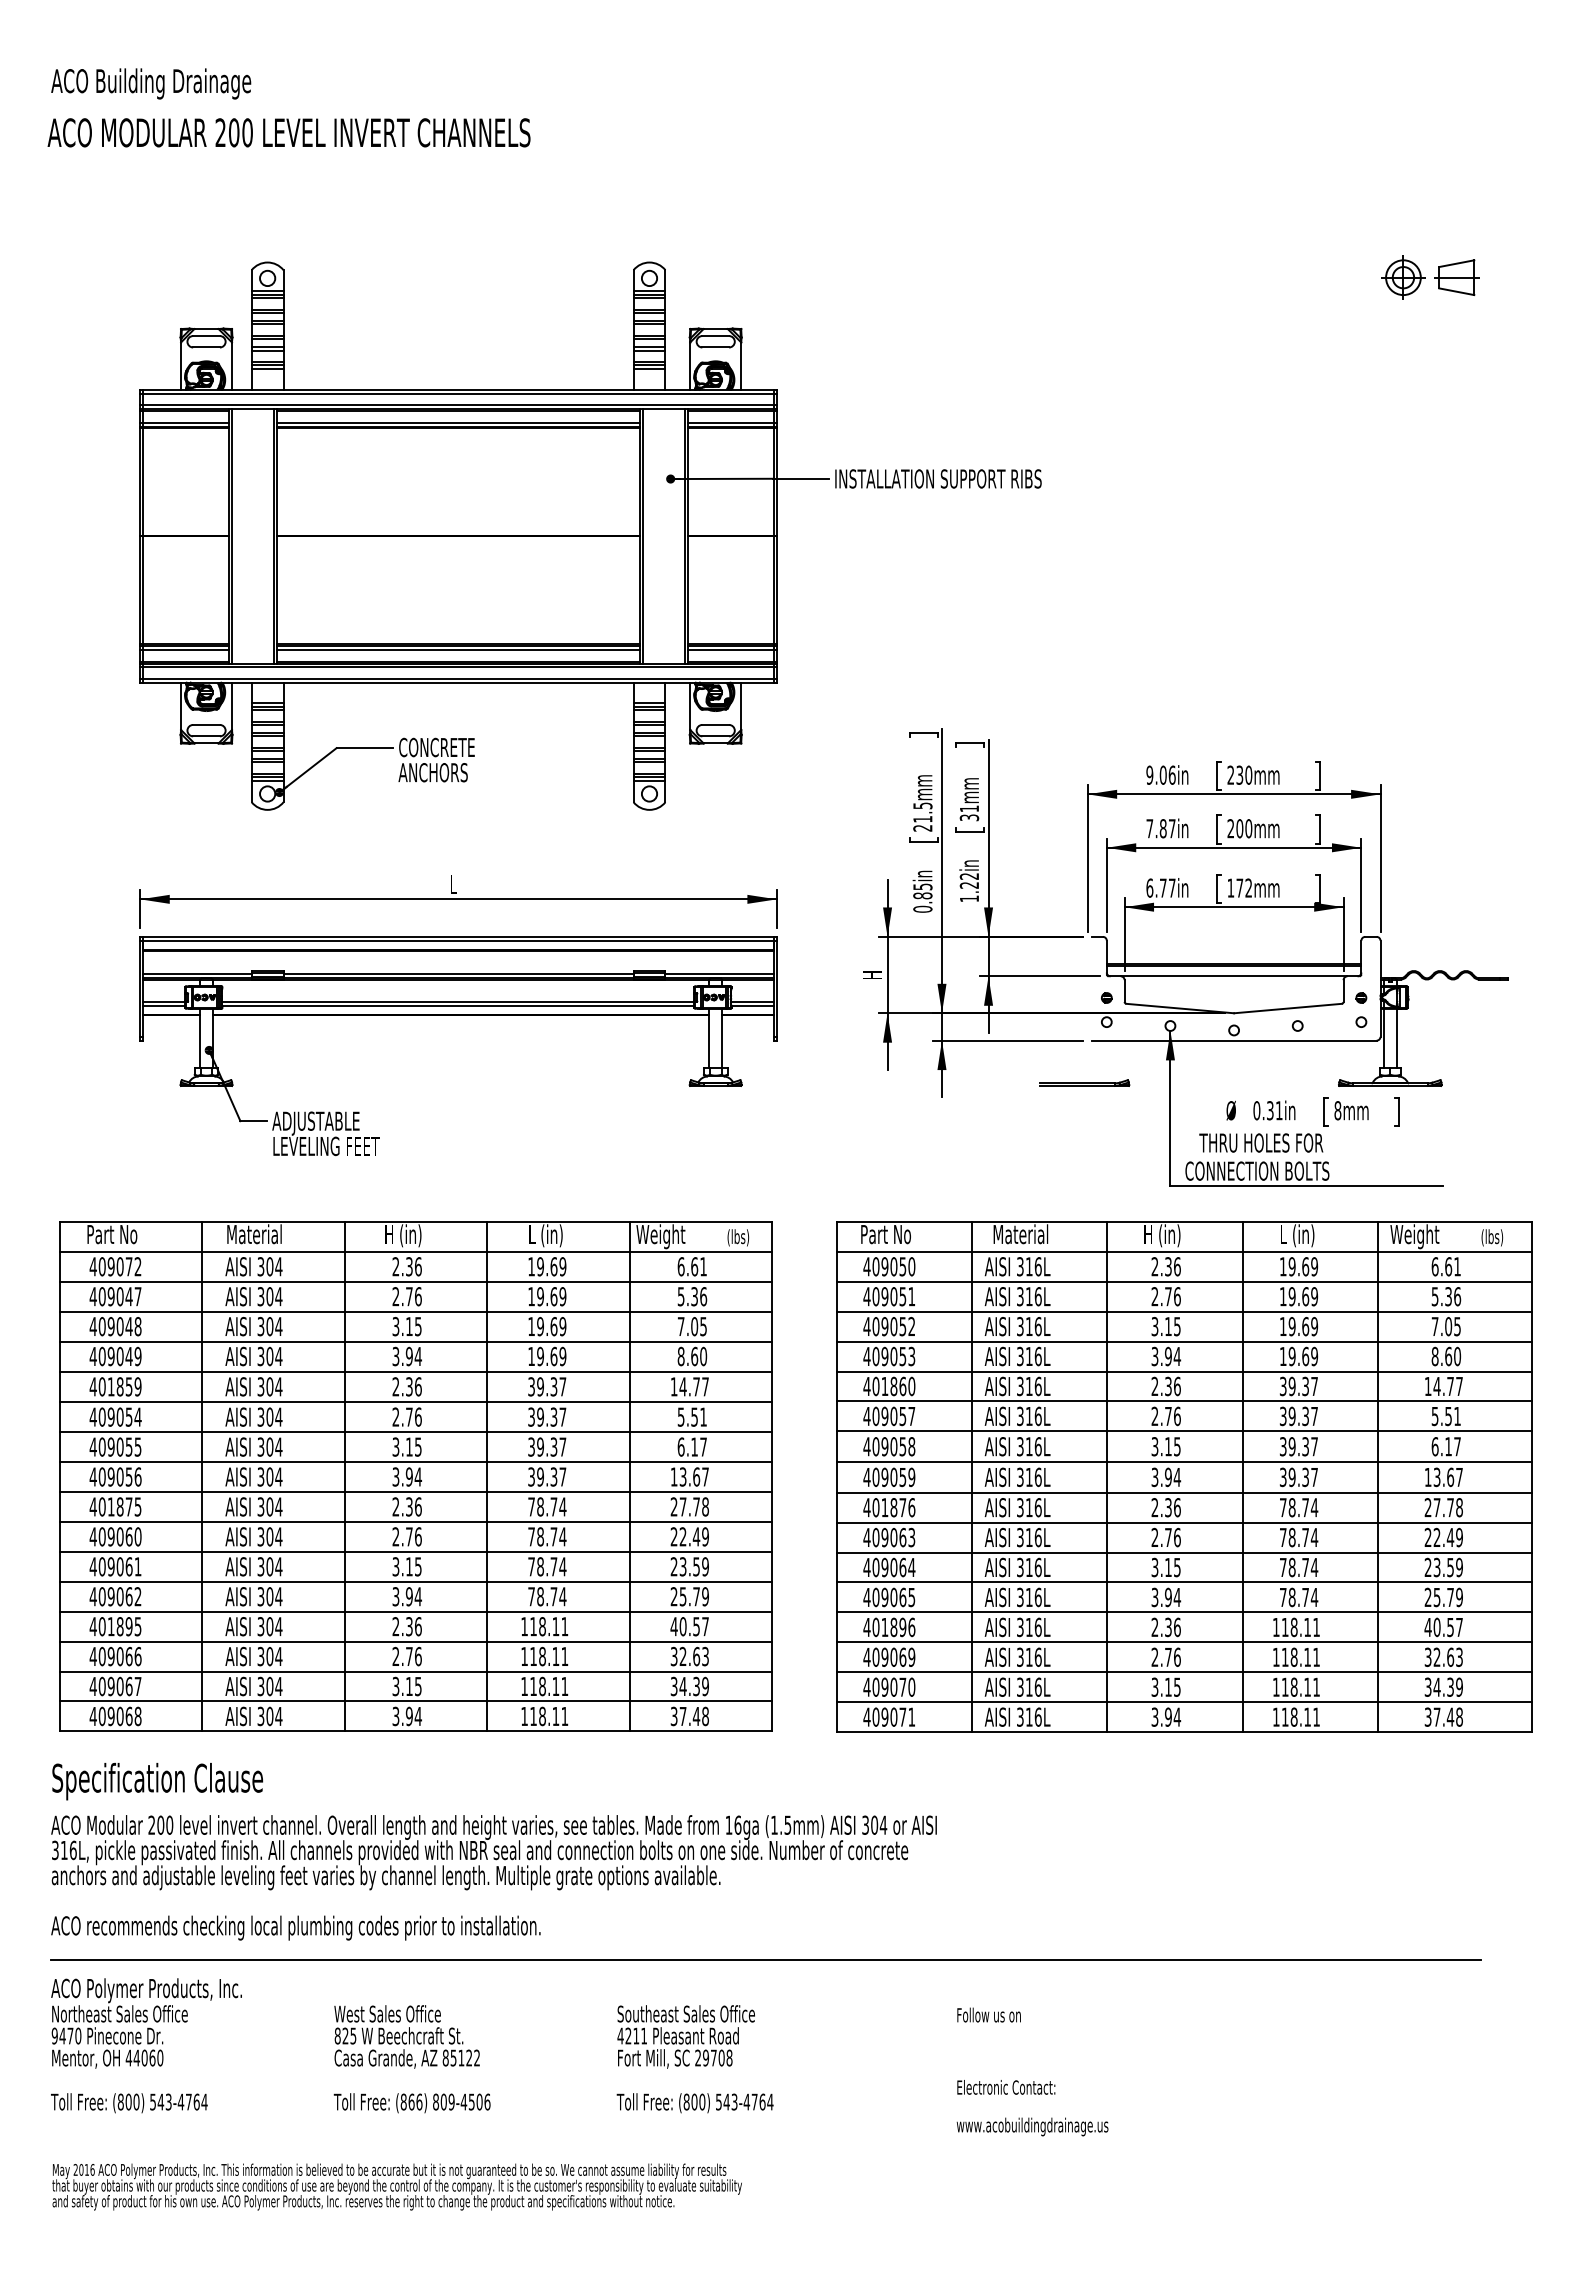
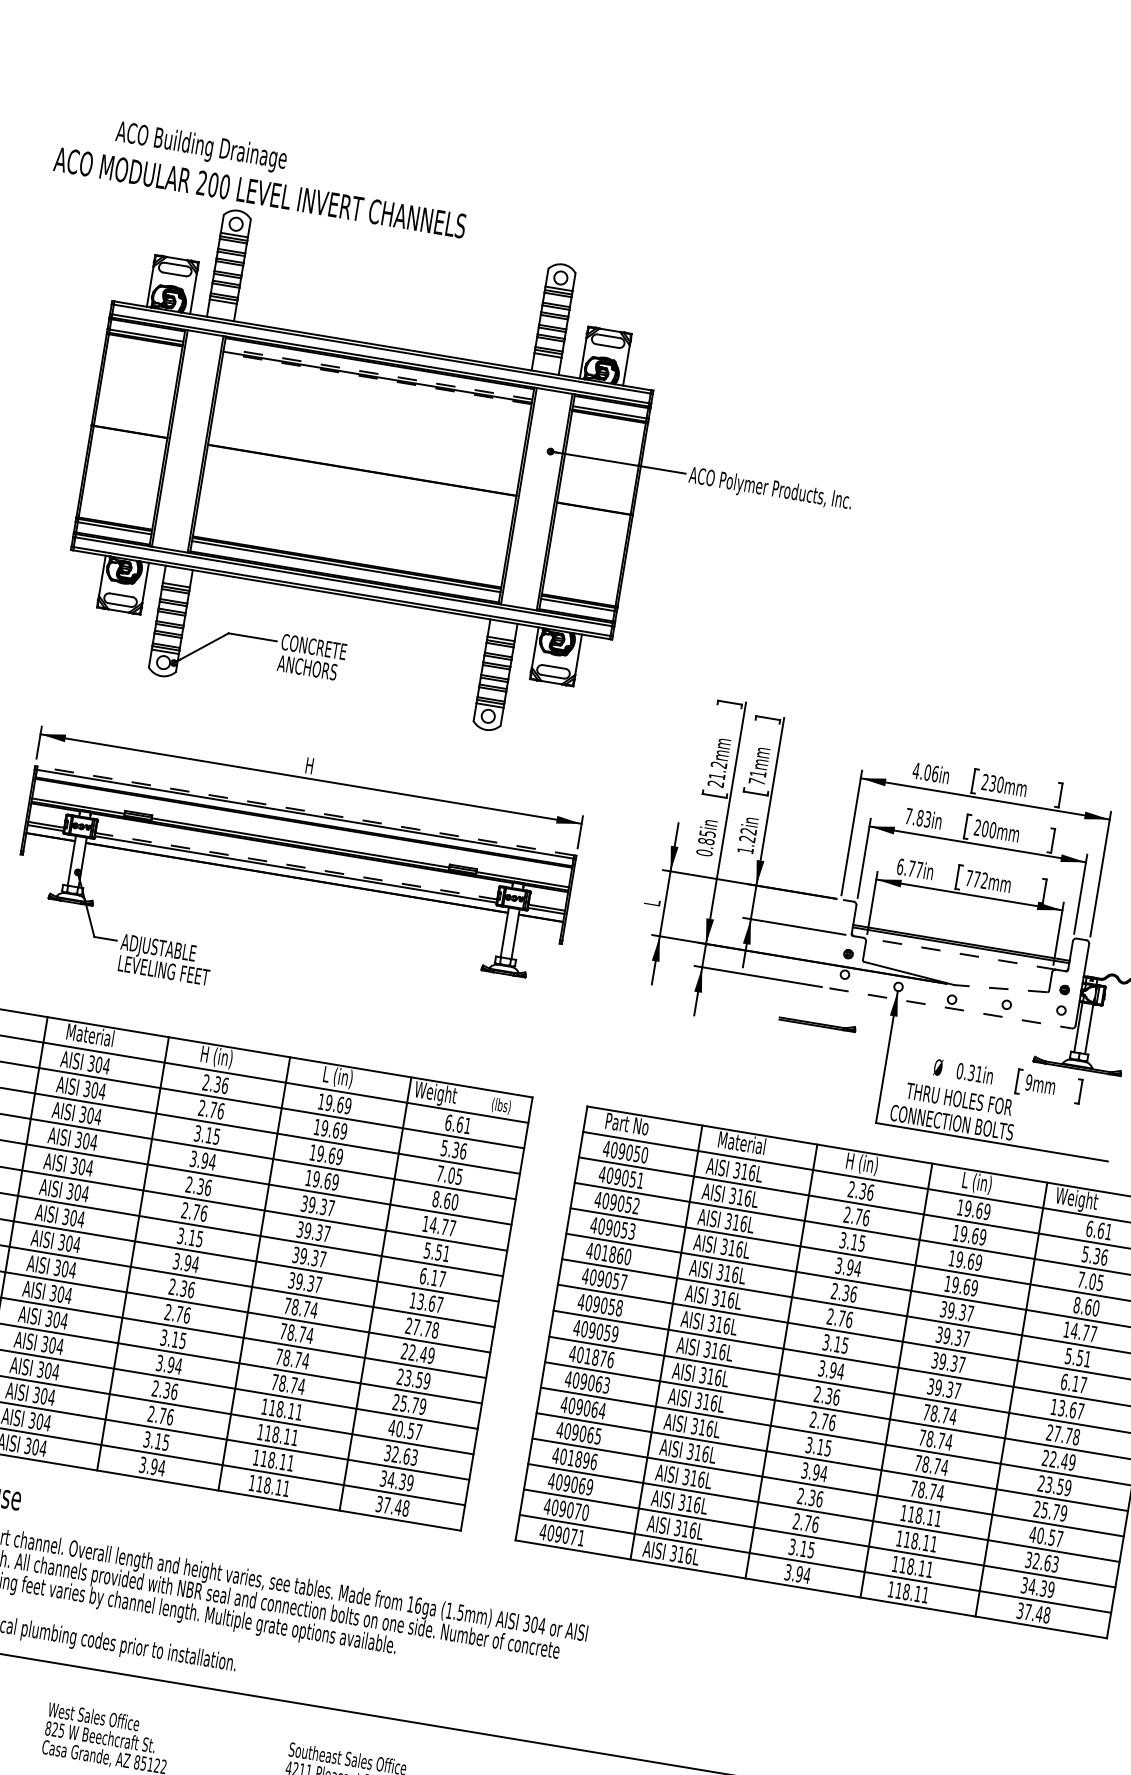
text: (151, 83) -> (201, 146), moved
text: (288, 132) -> (259, 192), moved
line: (458, 422) -> (378, 373), solid -> dashed
line: (458, 428) -> (377, 378), solid -> dashed
text: (937, 480) -> (777, 490), INSTALLATION SUPPORT RIBS -> ACO Polymer Products, Inc.
text: (1149, 774) -> (916, 770), 9.06in -> 4.06in
text: (922, 805) -> (718, 764), 21.5mm -> 21.2mm
text: (969, 817) -> (757, 781), 31mm -> 71mm
text: (1171, 828) -> (927, 819), 7.87in -> 7.83in
text: (454, 884) -> (309, 765), L -> H
text: (1230, 887) -> (969, 877), 172mm -> 772mm
line: (458, 936) -> (305, 810), solid -> dashed
text: (872, 974) -> (652, 901), H -> L
line: (1233, 976) -> (959, 953), solid -> dashed
line: (458, 1001) -> (296, 865), solid -> dashed
line: (1288, 1008) -> (1001, 988), solid -> dashed
line: (1234, 1040) -> (950, 1008), solid -> dashed
text: (1337, 1110) -> (1028, 1082), 8mm -> 9mm

